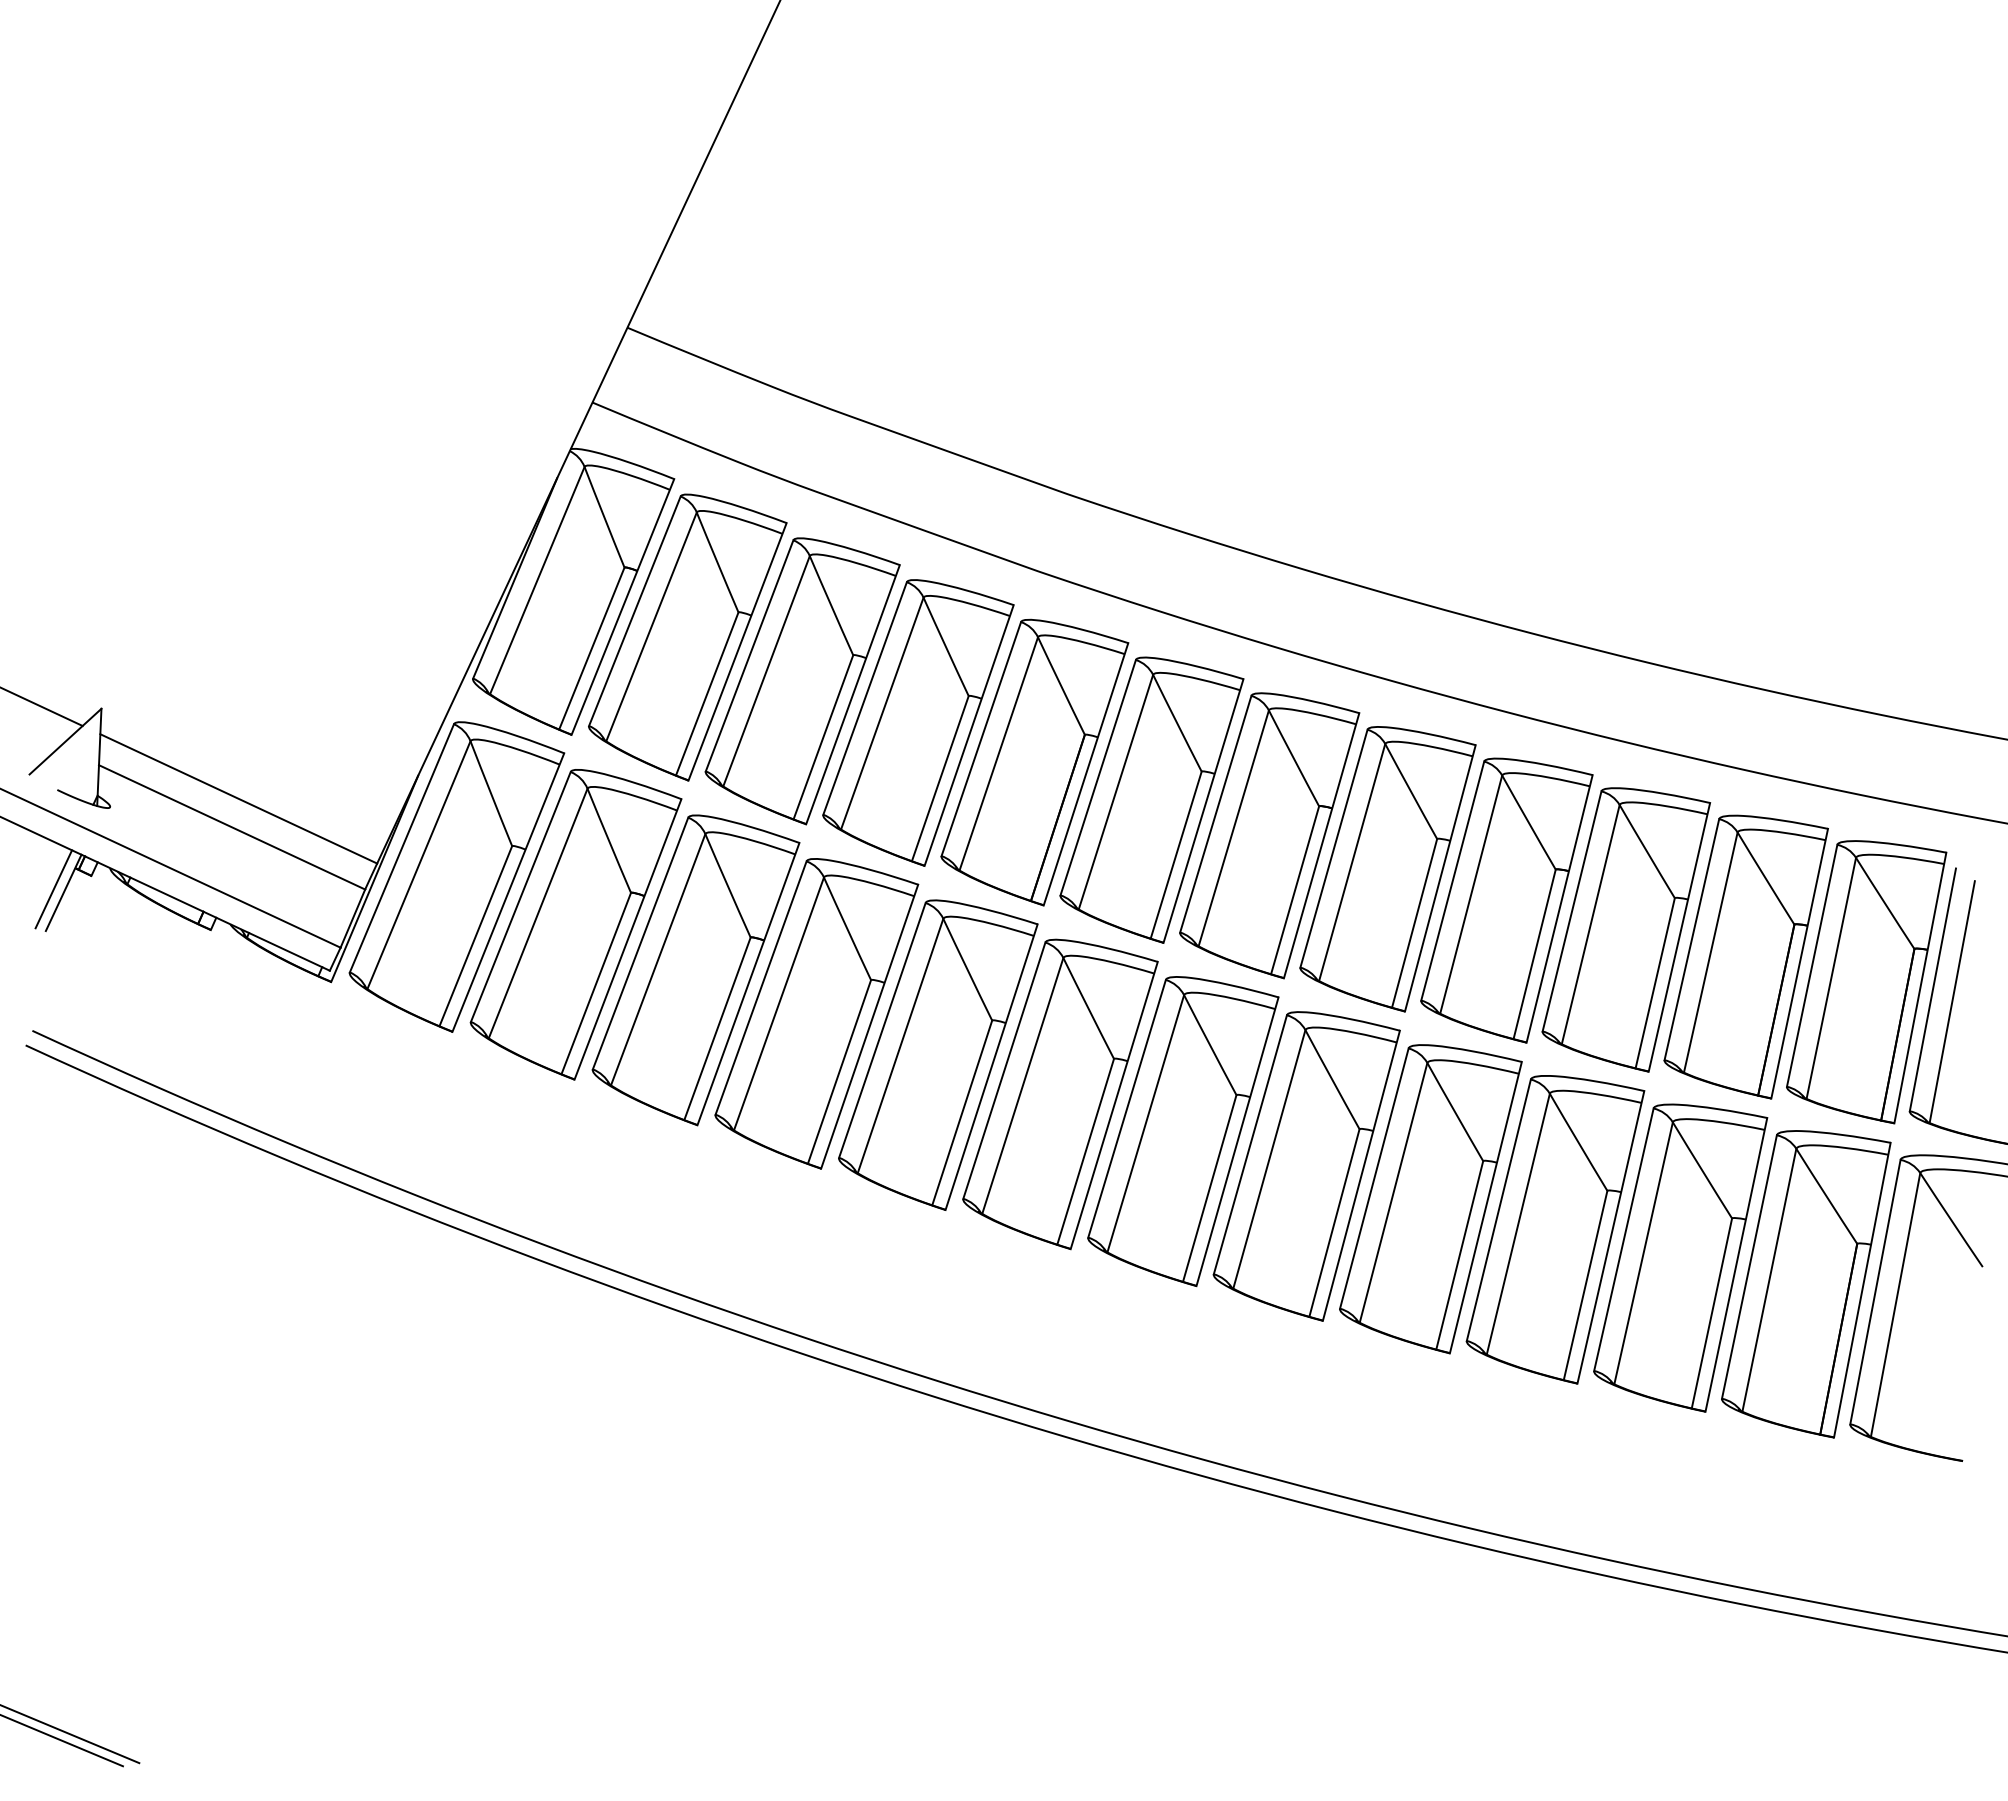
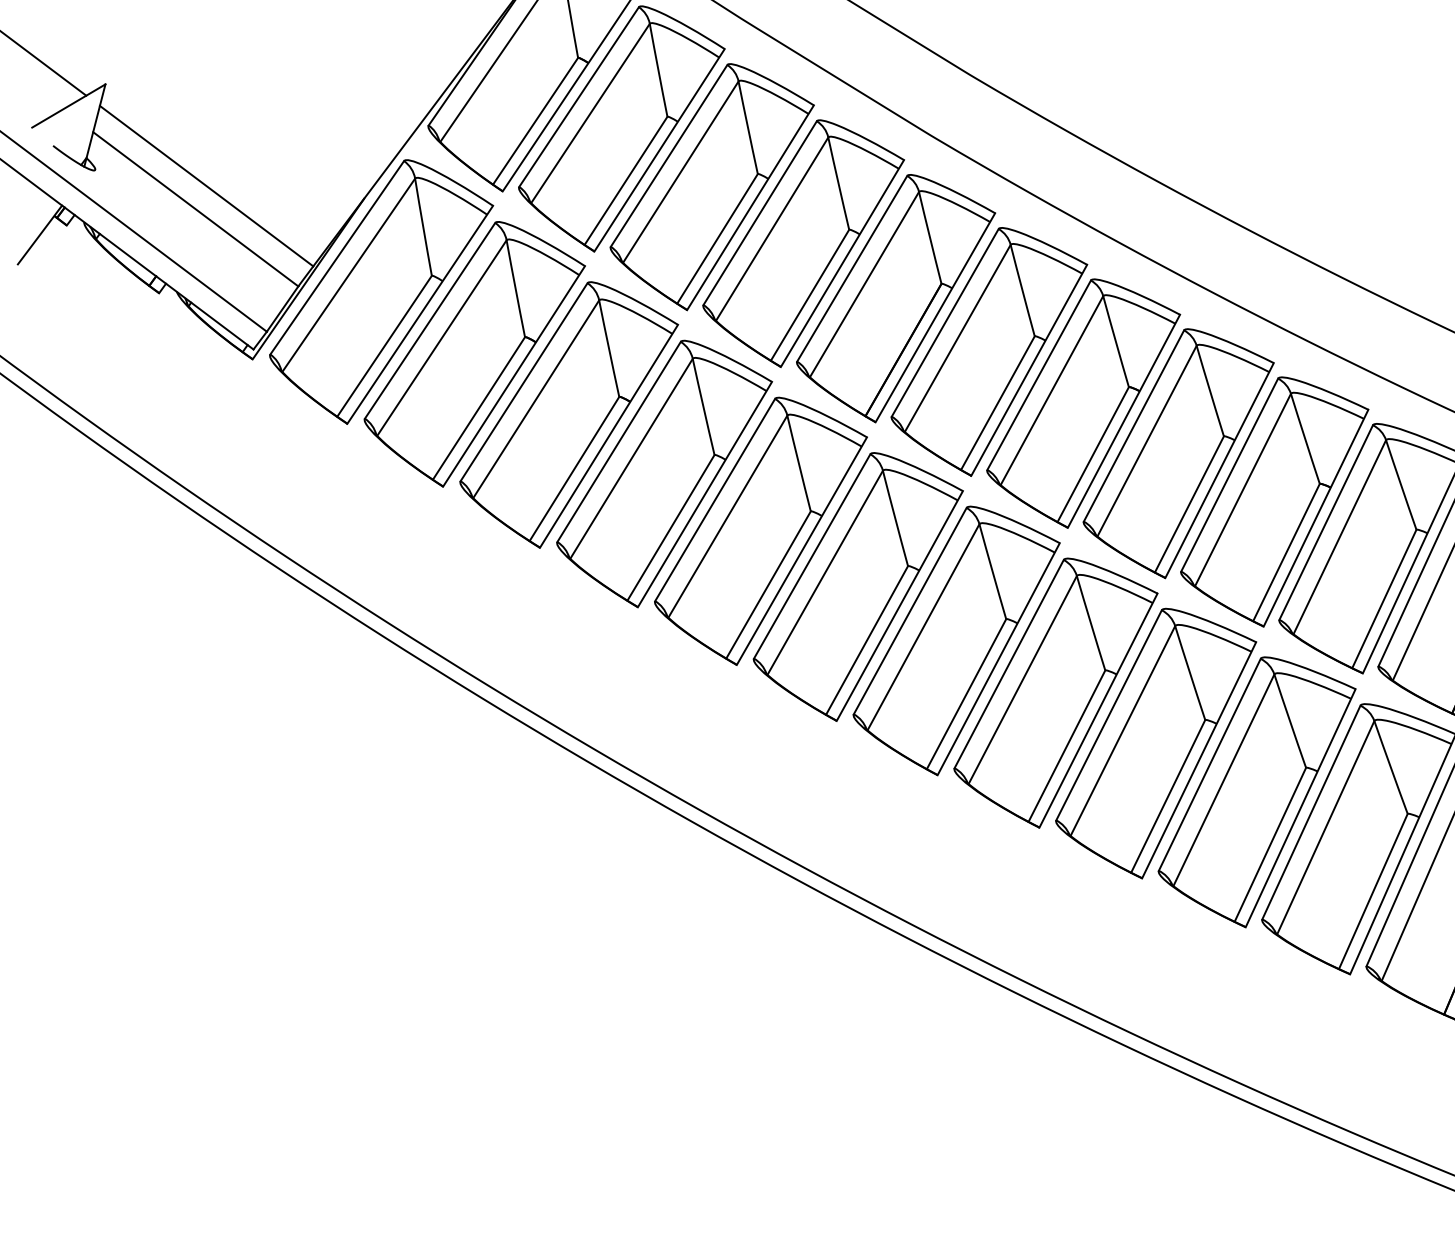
line: (53, 889) -> (31, 230), removed

